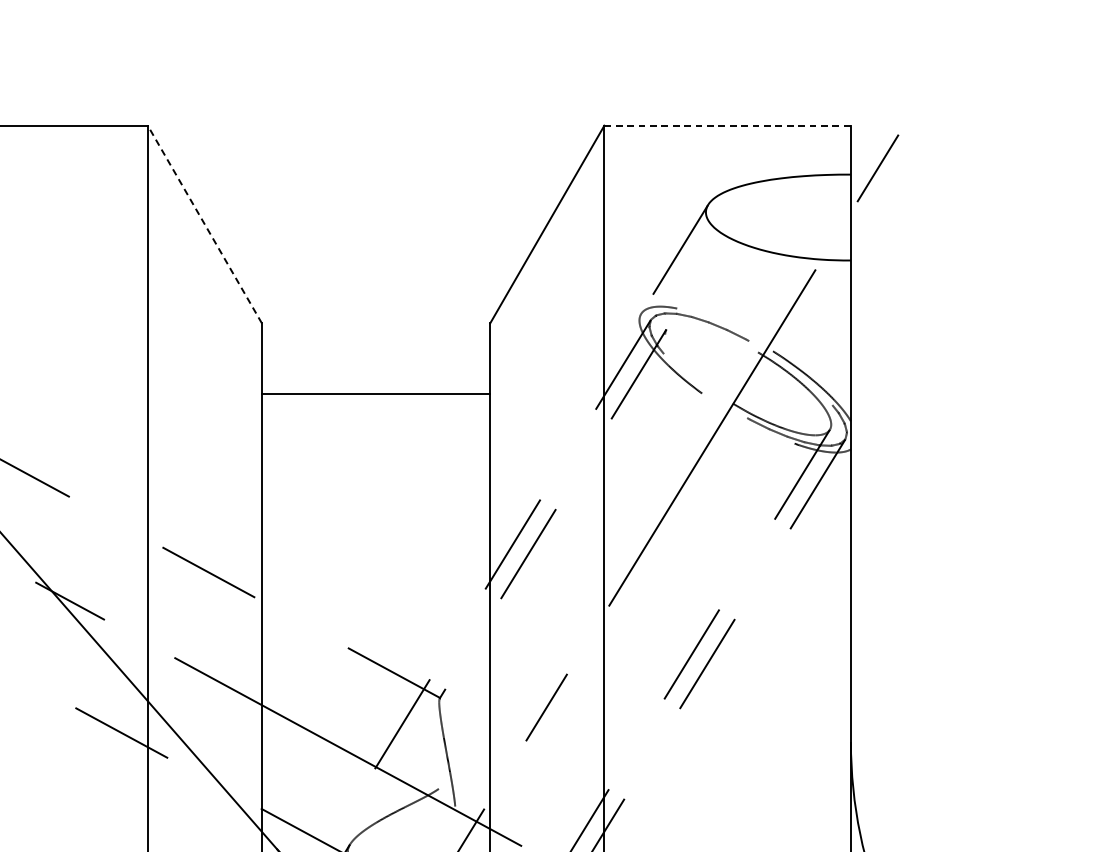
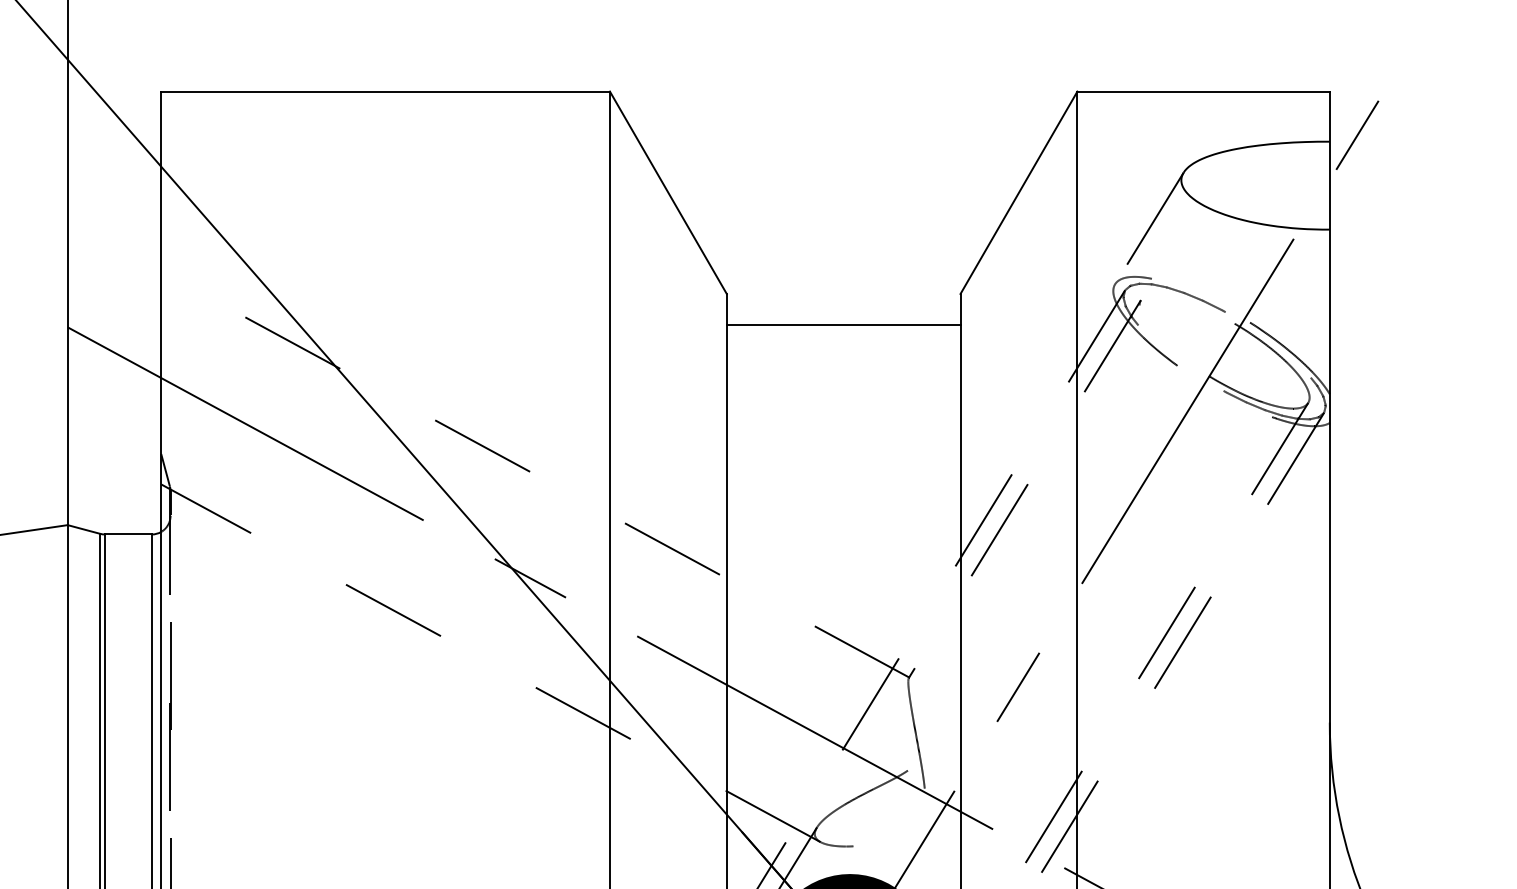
line: (728, 125) -> (1204, 91), dashed -> solid
line: (204, 224) -> (668, 192), dashed -> solid
line: (375, 394) -> (843, 325), moved

